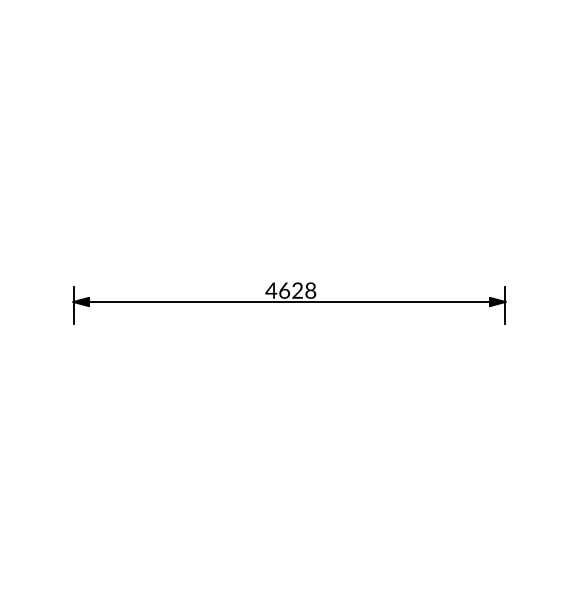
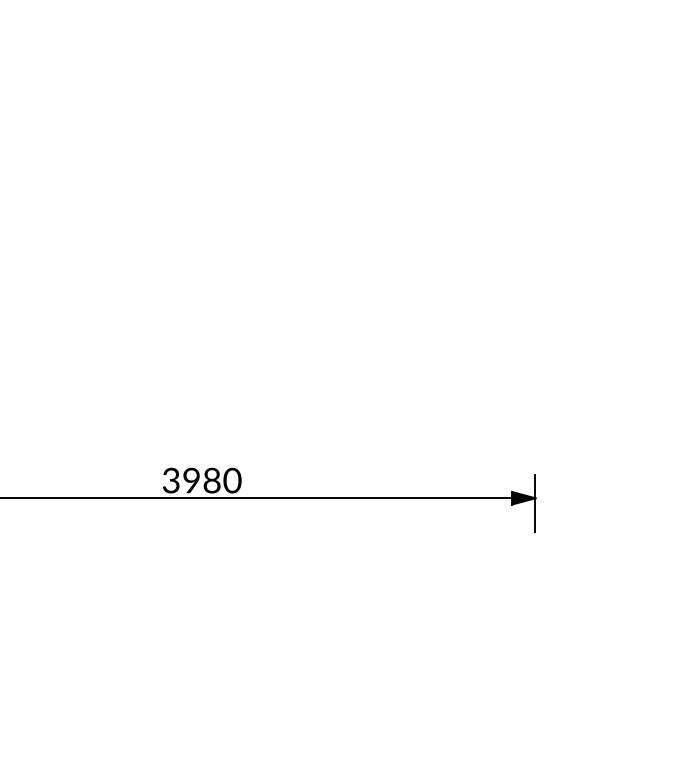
text: (290, 290) -> (200, 480), 4628 -> 3980

